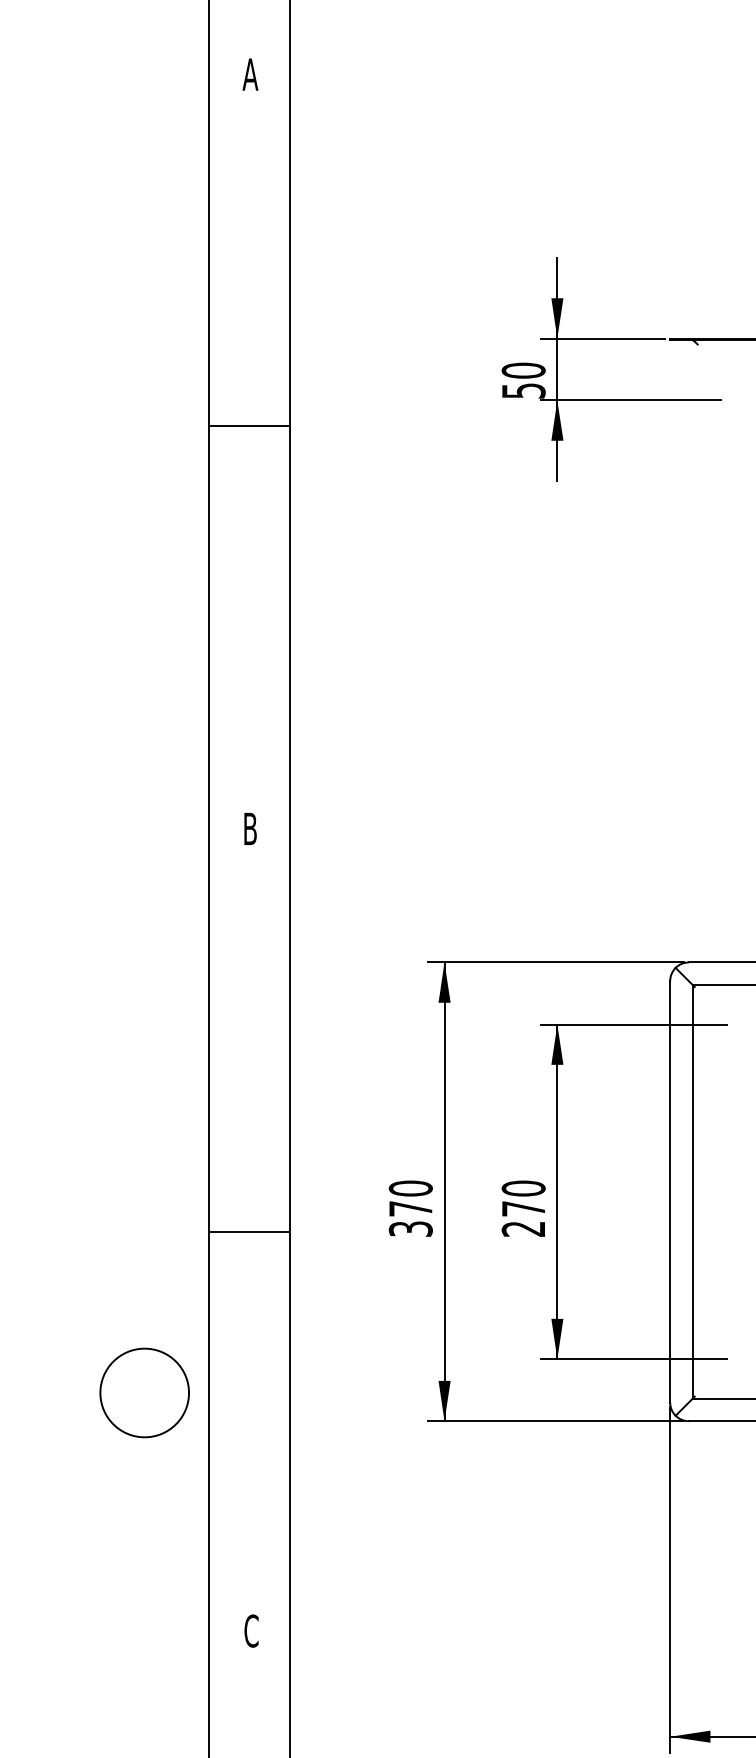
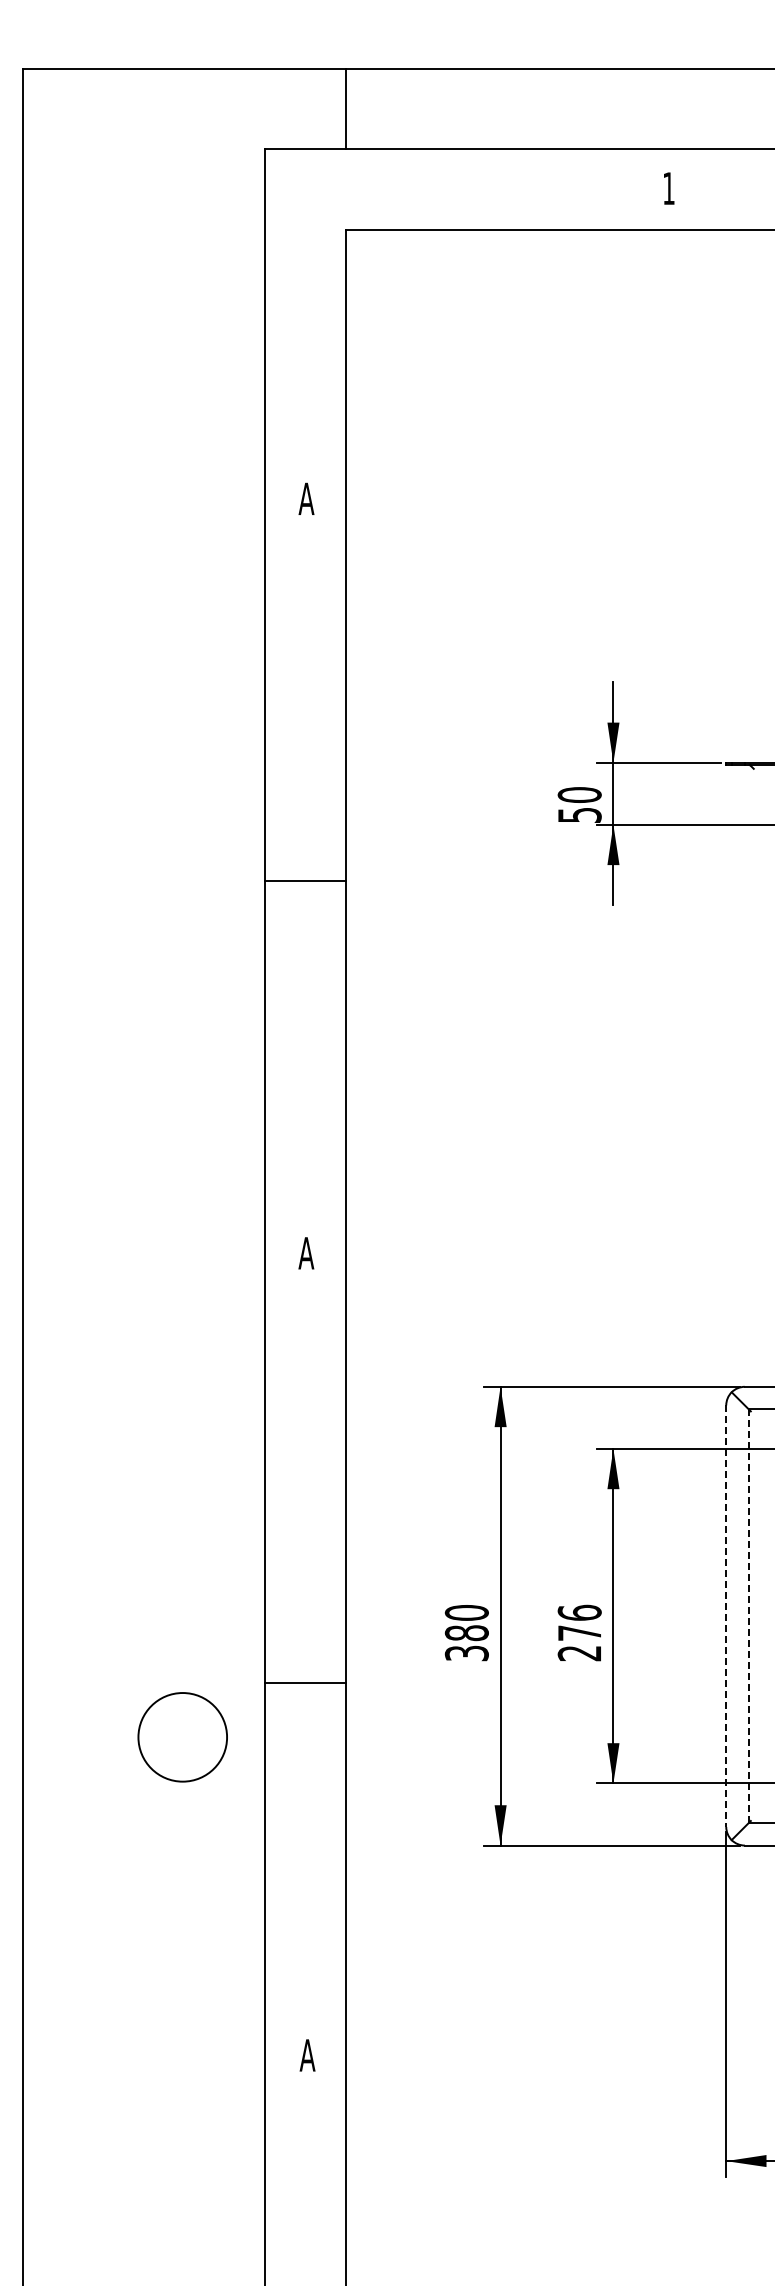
line: (249, 426) -> (305, 881), moved
text: (250, 829) -> (306, 1253), B -> A
text: (523, 1188) -> (579, 1612), 270 -> 276
line: (670, 1192) -> (726, 1616), solid -> dashed
line: (692, 1192) -> (748, 1616), solid -> dashed
text: (410, 1209) -> (466, 1633), 370 -> 380
line: (249, 1232) -> (305, 1683), moved
circle: (144, 1393) -> (182, 1737), moved
text: (251, 1631) -> (307, 2055), C -> A

